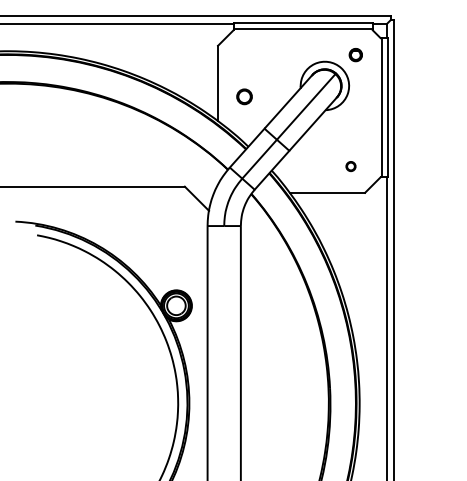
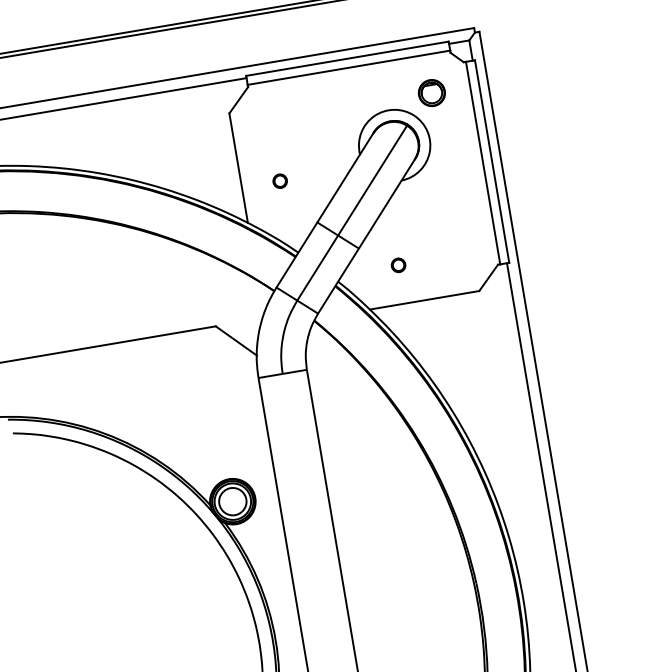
part: (355, 54) -> (431, 92), size x1.43
part: (243, 96) -> (278, 180), size x0.62
part: (350, 166) -> (397, 265), moved

